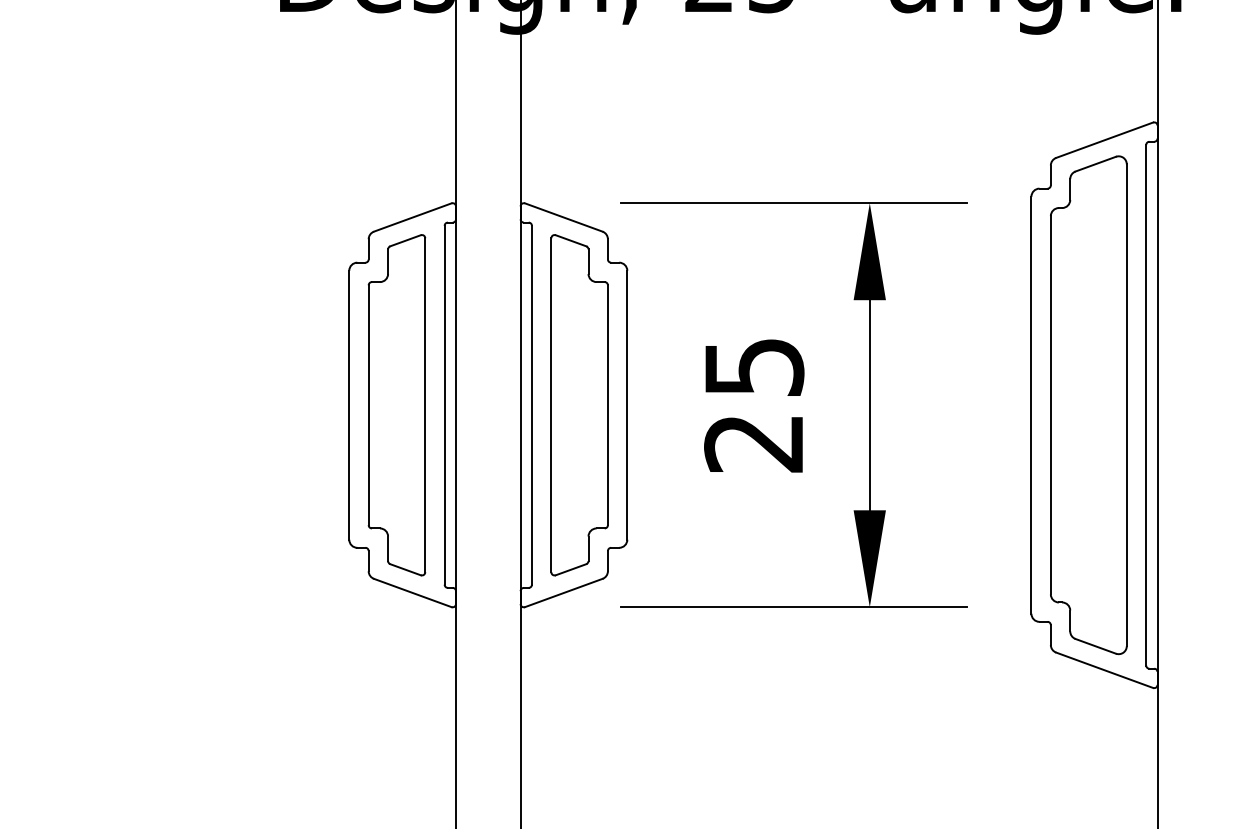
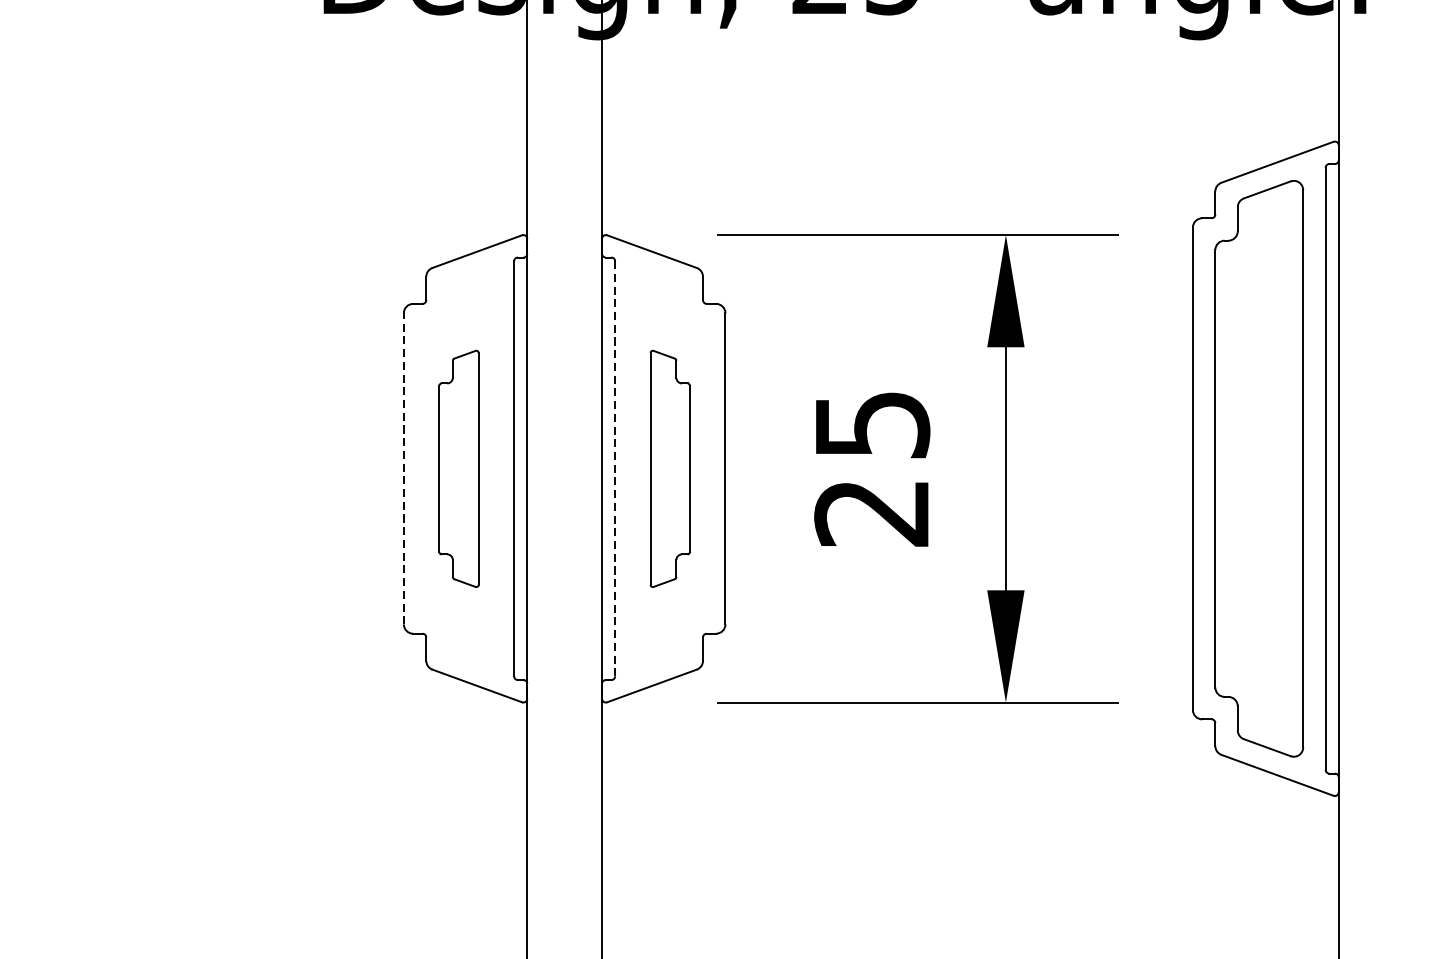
line: (349, 404) -> (404, 467), solid -> dashed
line: (531, 404) -> (614, 467), solid -> dashed
part: (396, 405) -> (458, 469), size x0.6
part: (579, 405) -> (670, 469), size x0.6

